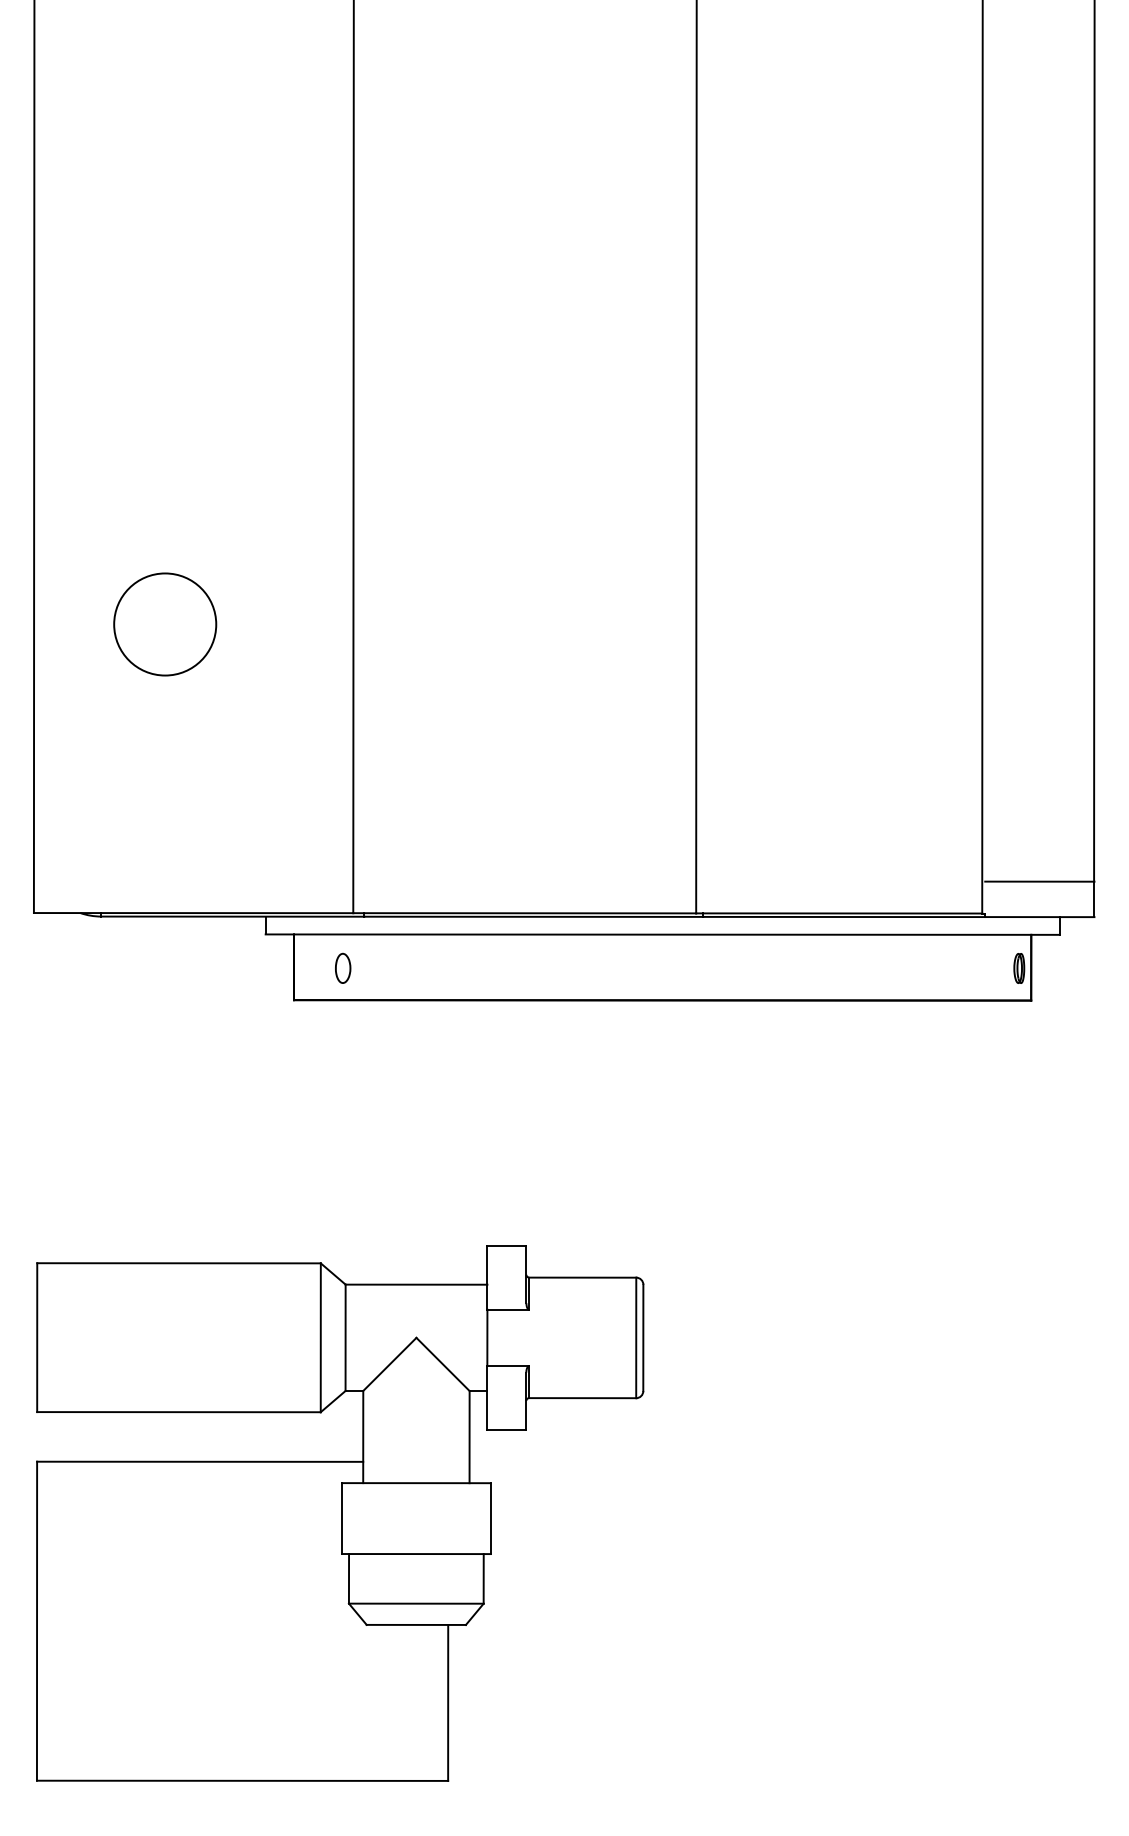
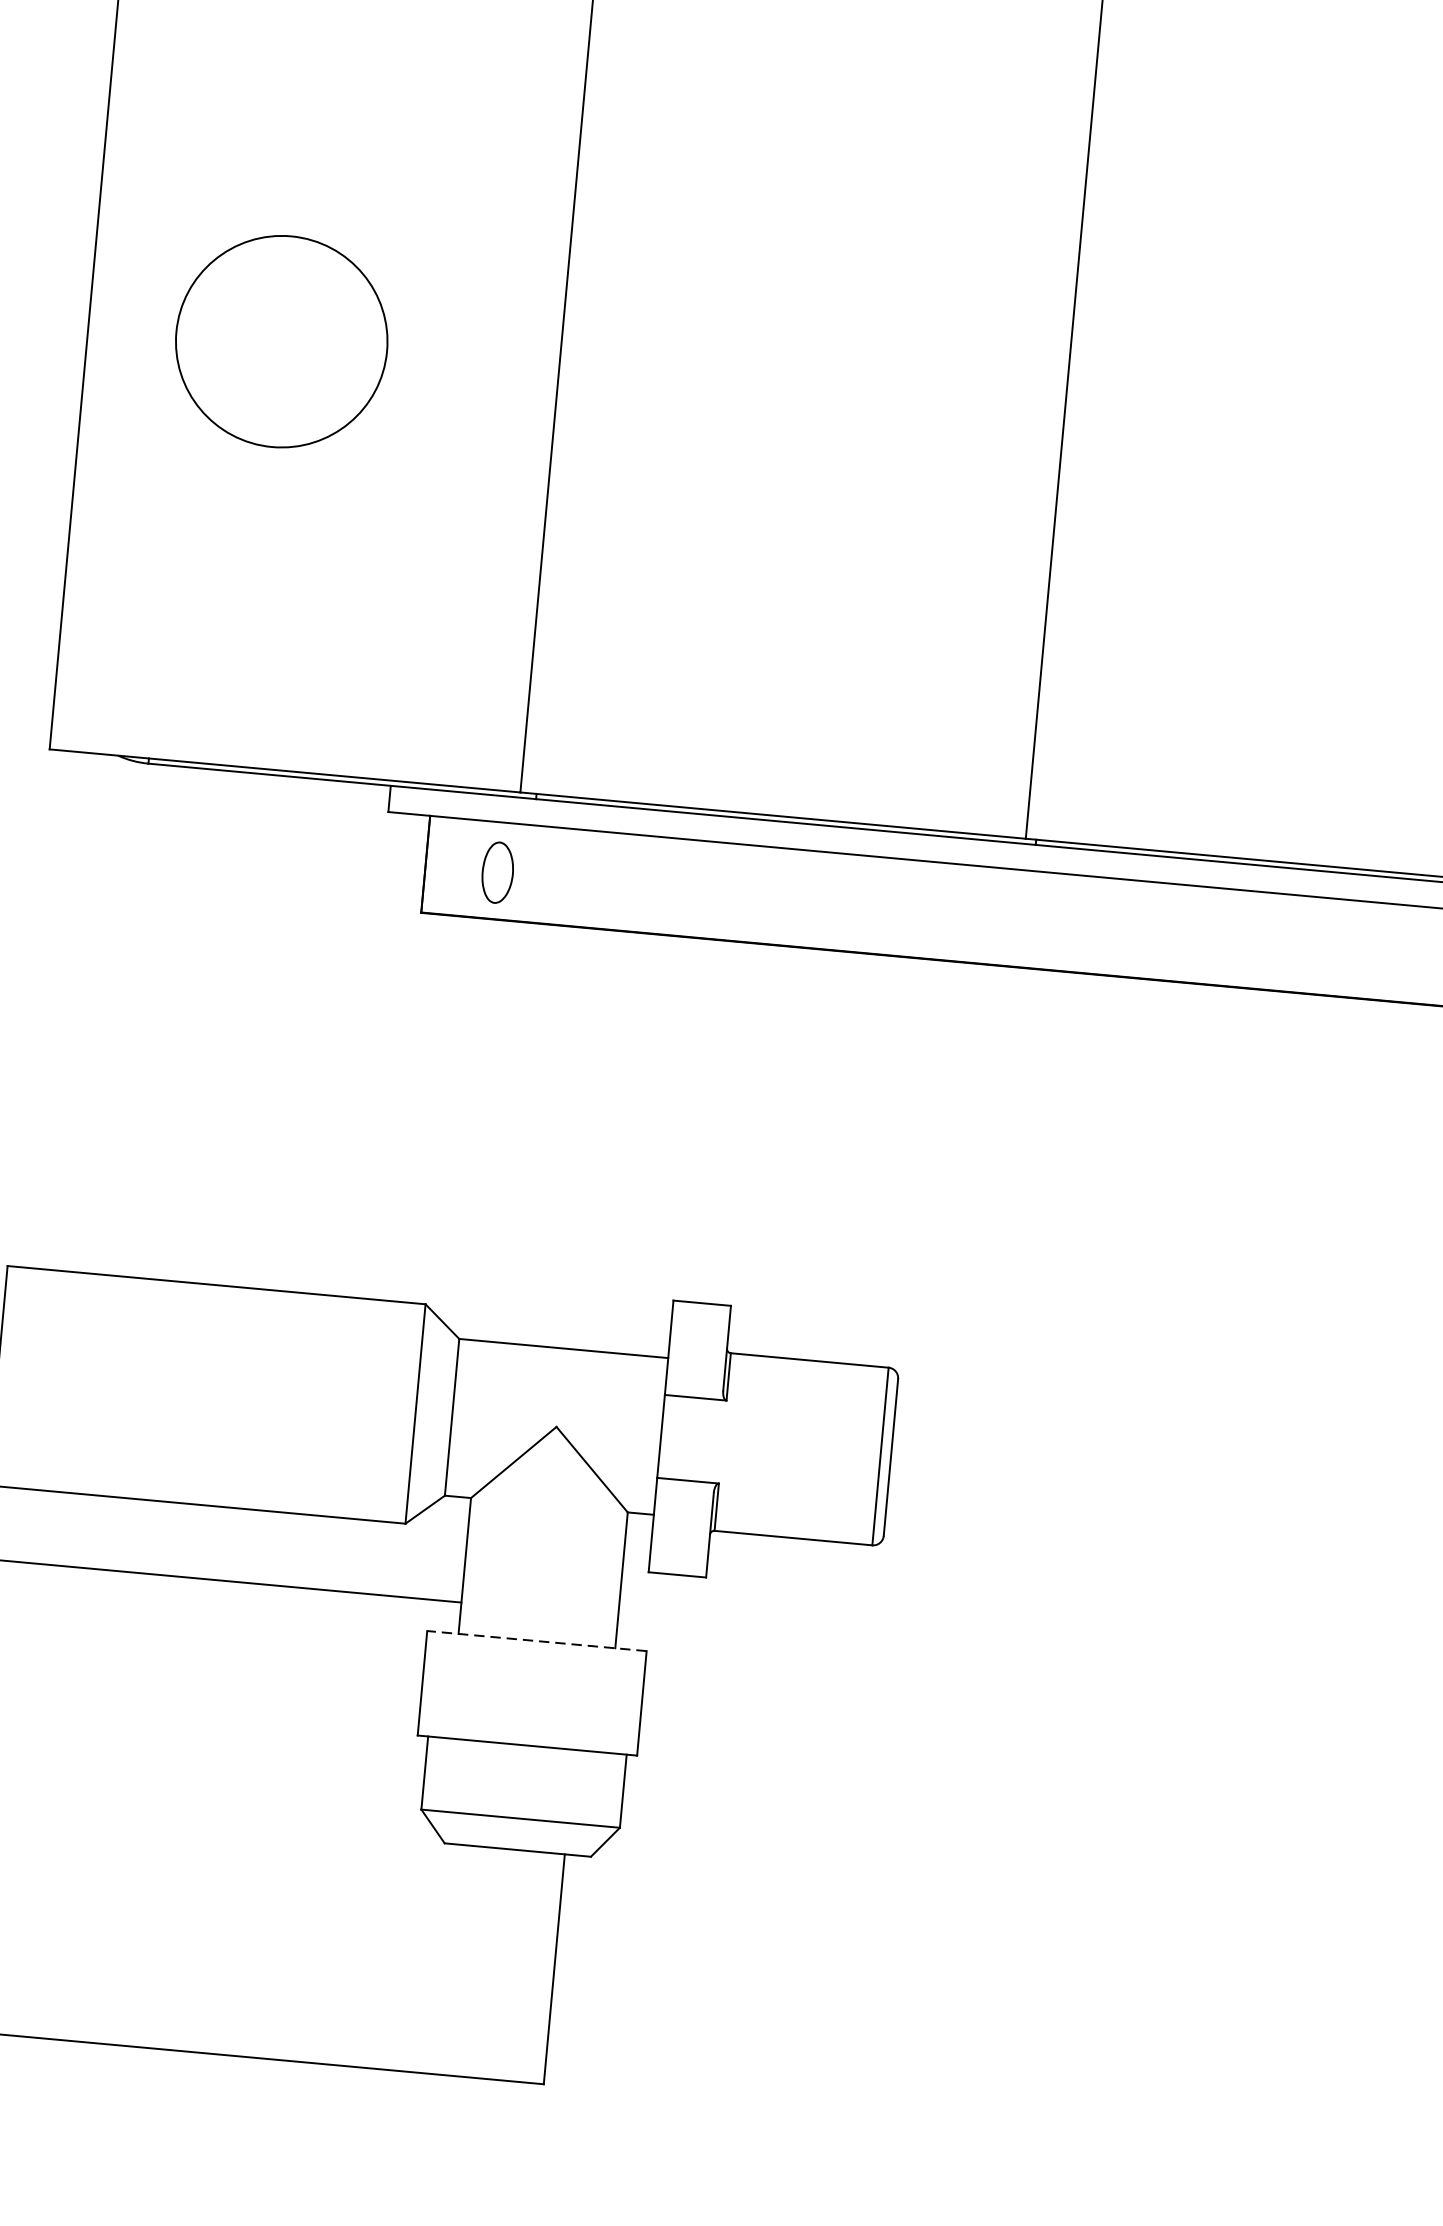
circle: (165, 624) -> (282, 341), size x1.4
part: (343, 967) -> (498, 871), size x1.4
line: (415, 1483) -> (535, 1641), solid -> dashed

